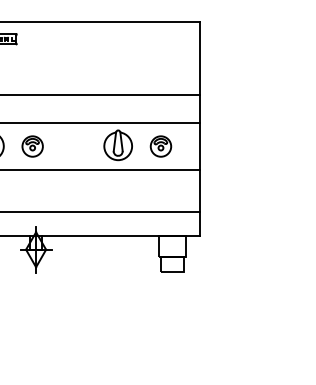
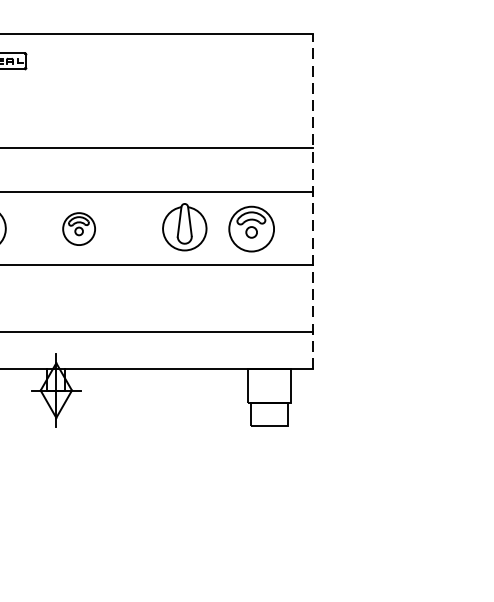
line: (200, 128) -> (313, 200), solid -> dashed
part: (32, 146) -> (78, 229), moved
part: (160, 146) -> (250, 229), size x1.4

